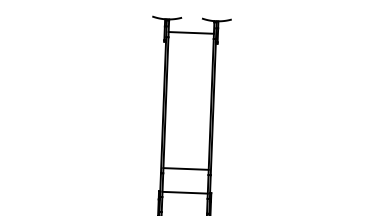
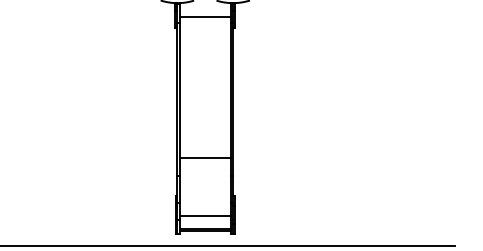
line: (185, 169) -> (204, 158), moved
line: (184, 192) -> (204, 215), moved

